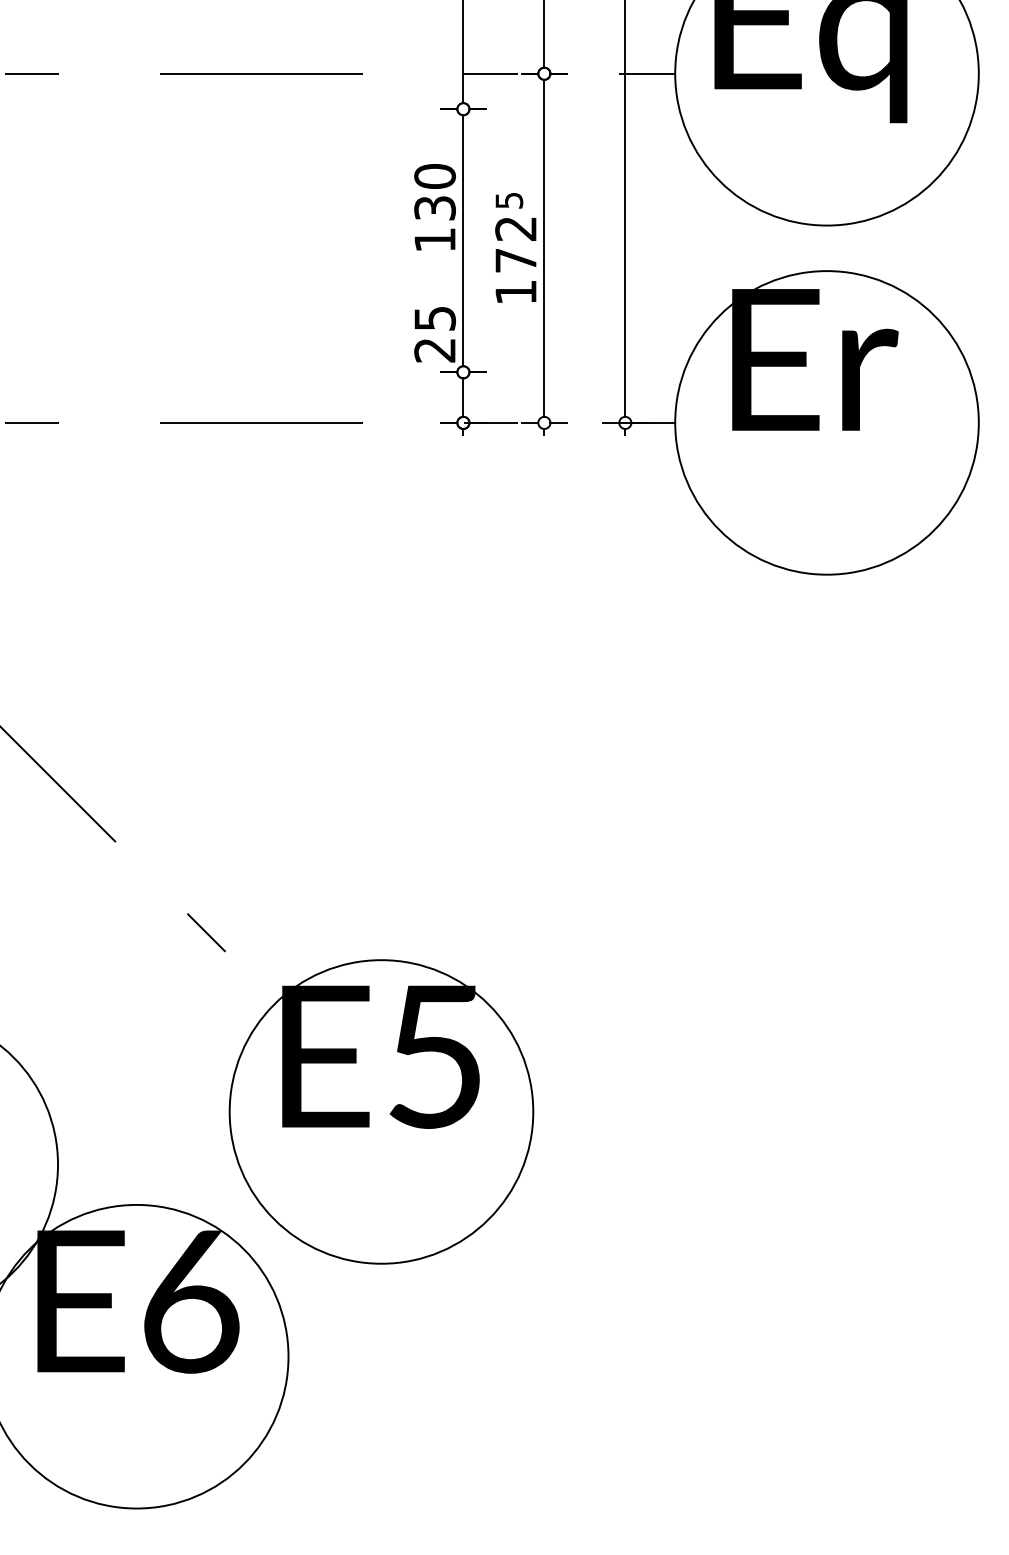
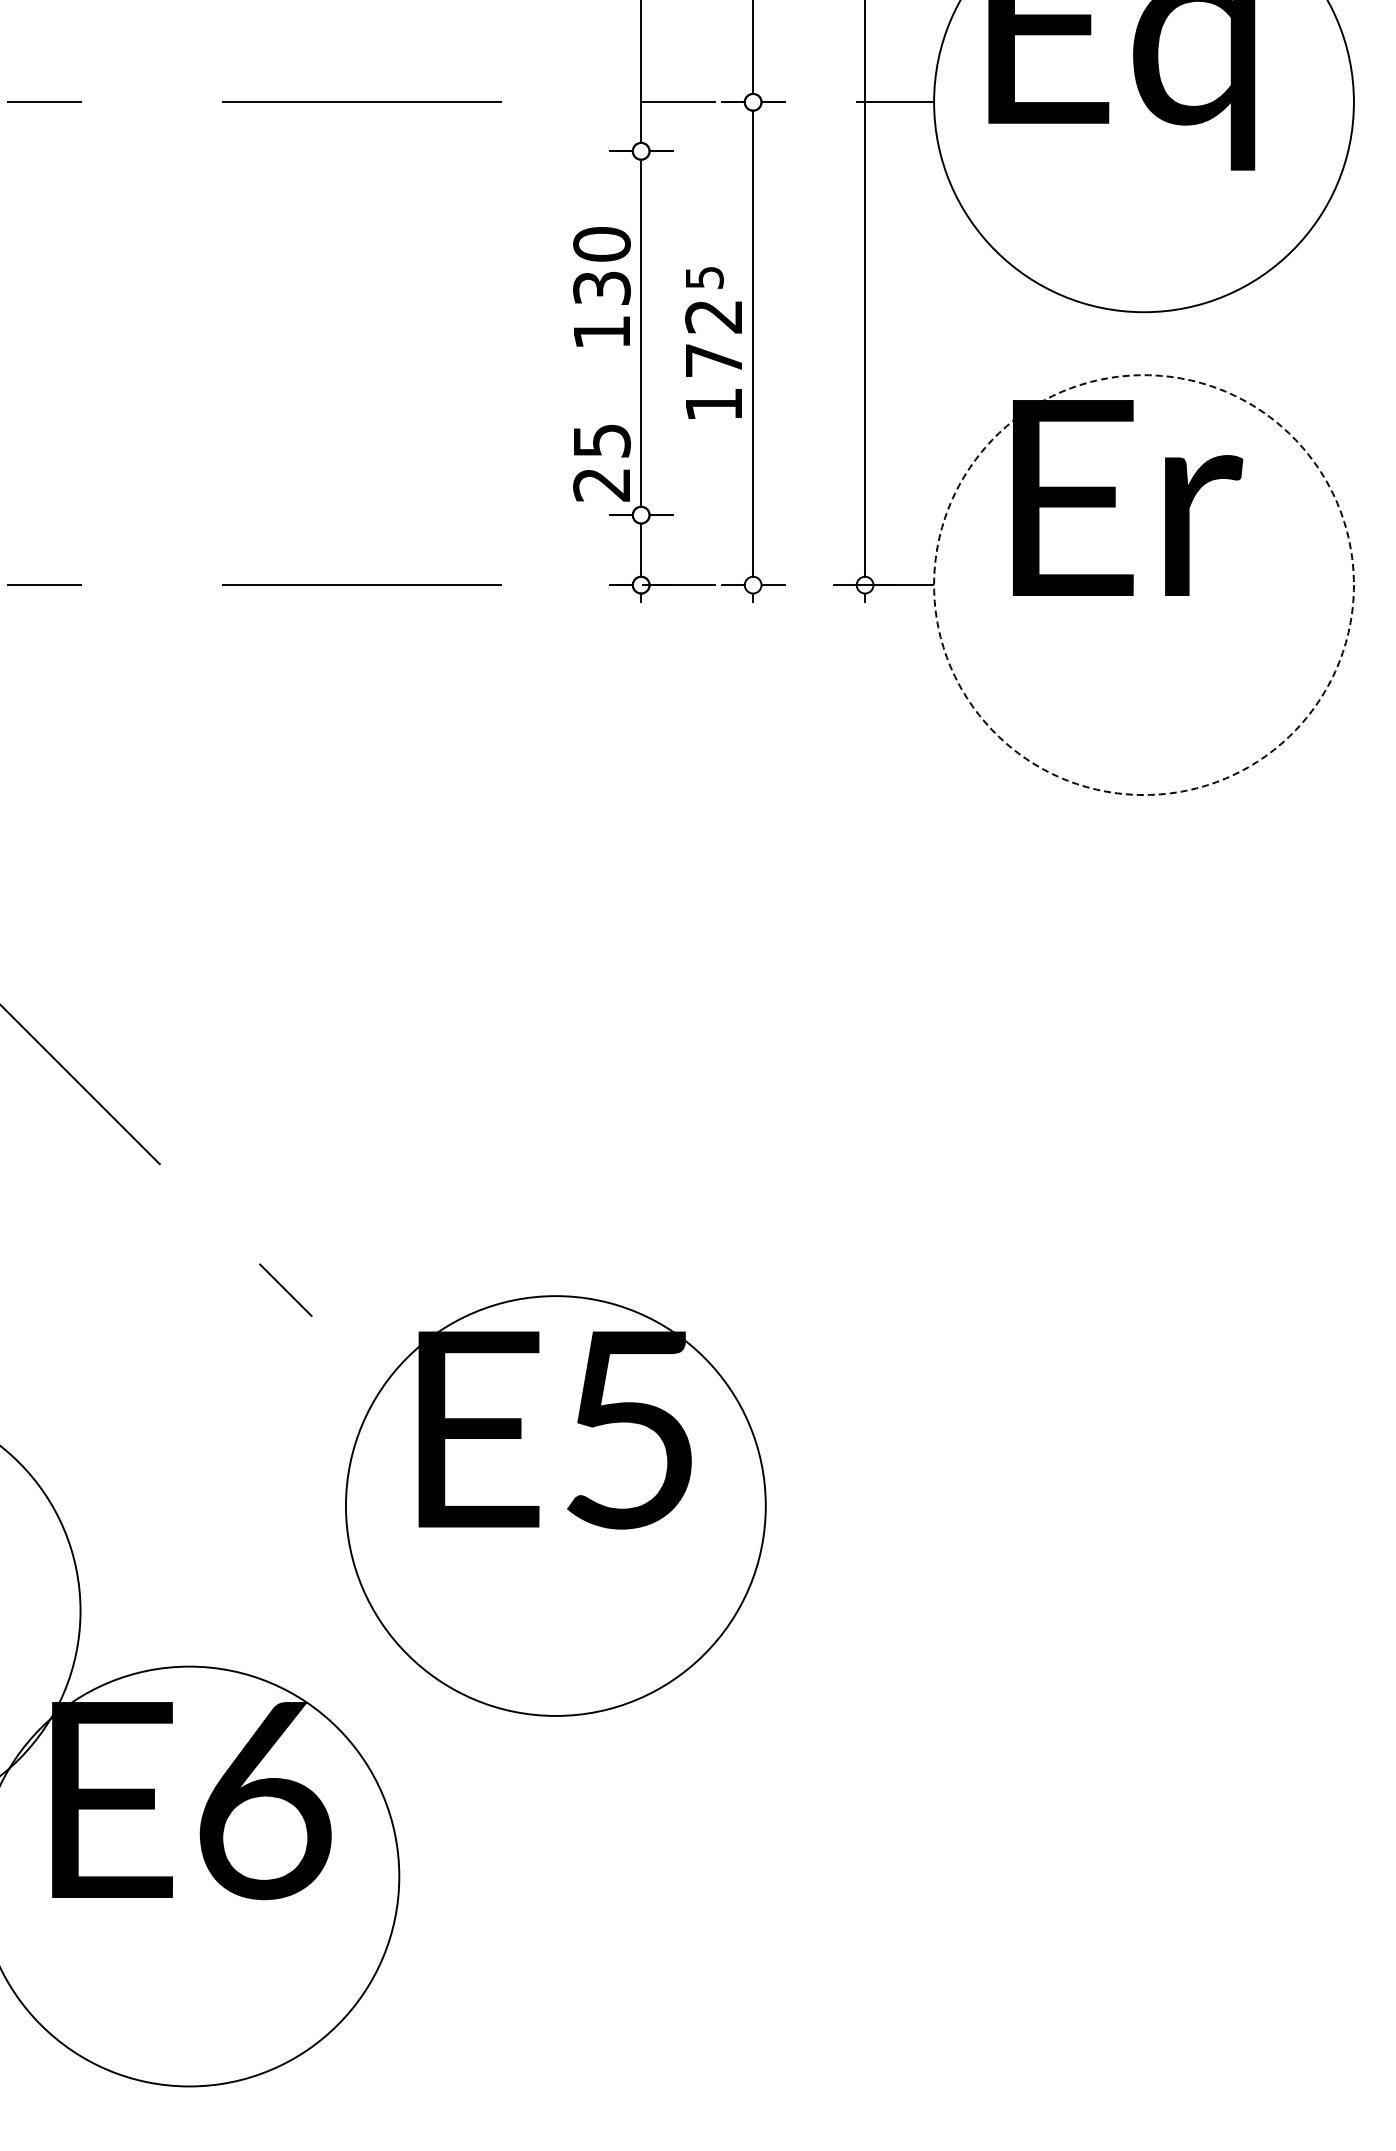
circle: (826, 423) -> (1143, 585), solid -> dashed
part: (381, 1111) -> (555, 1505), moved

